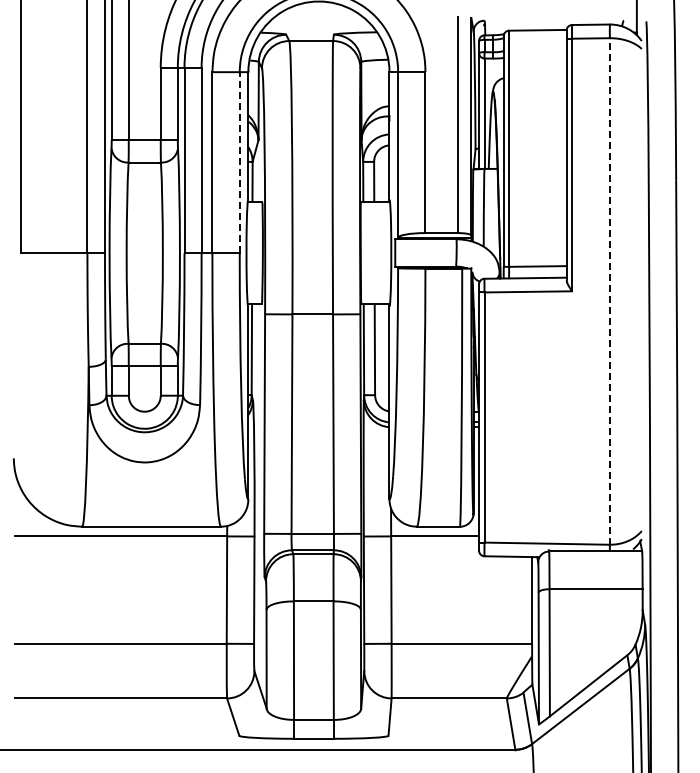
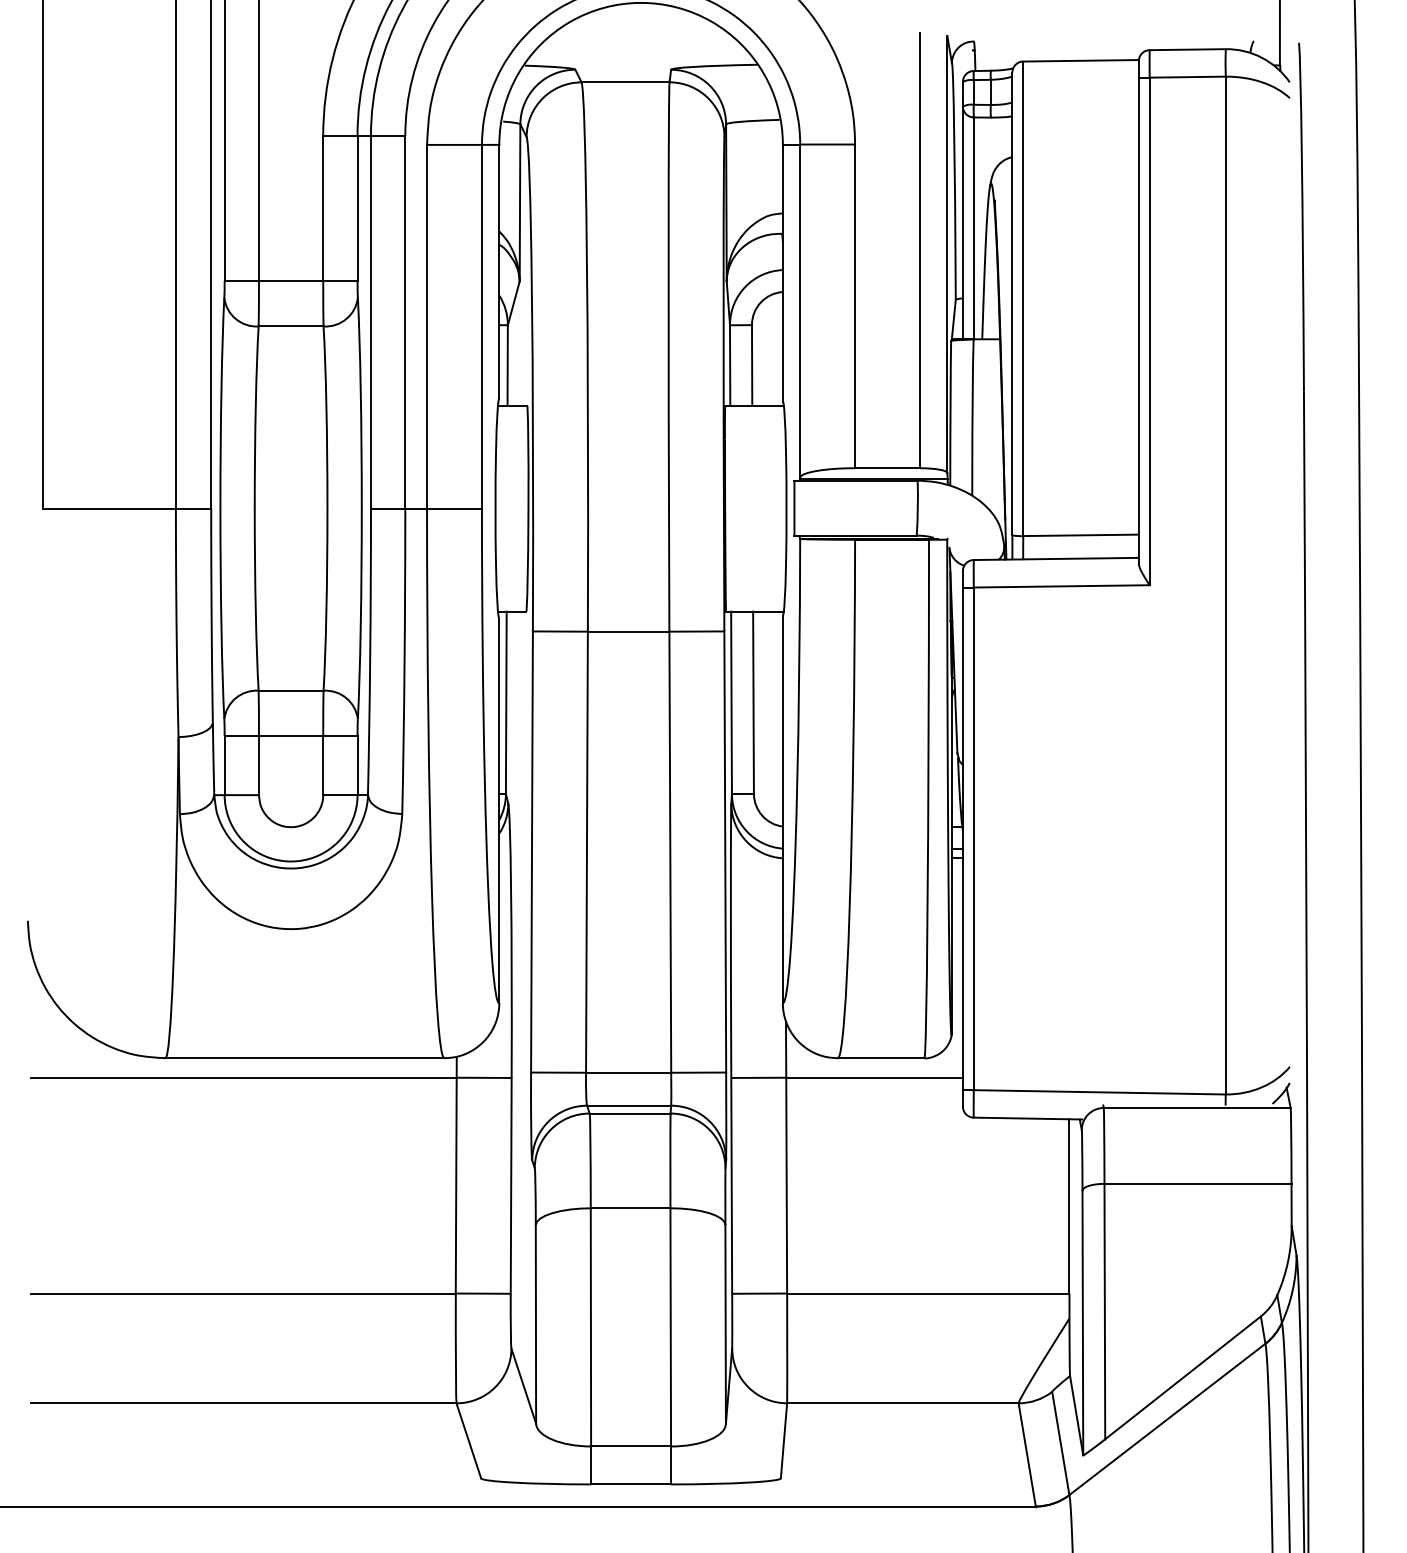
line: (239, 162) -> (481, 326), dashed -> solid
line: (609, 290) -> (1224, 583), dashed -> solid

